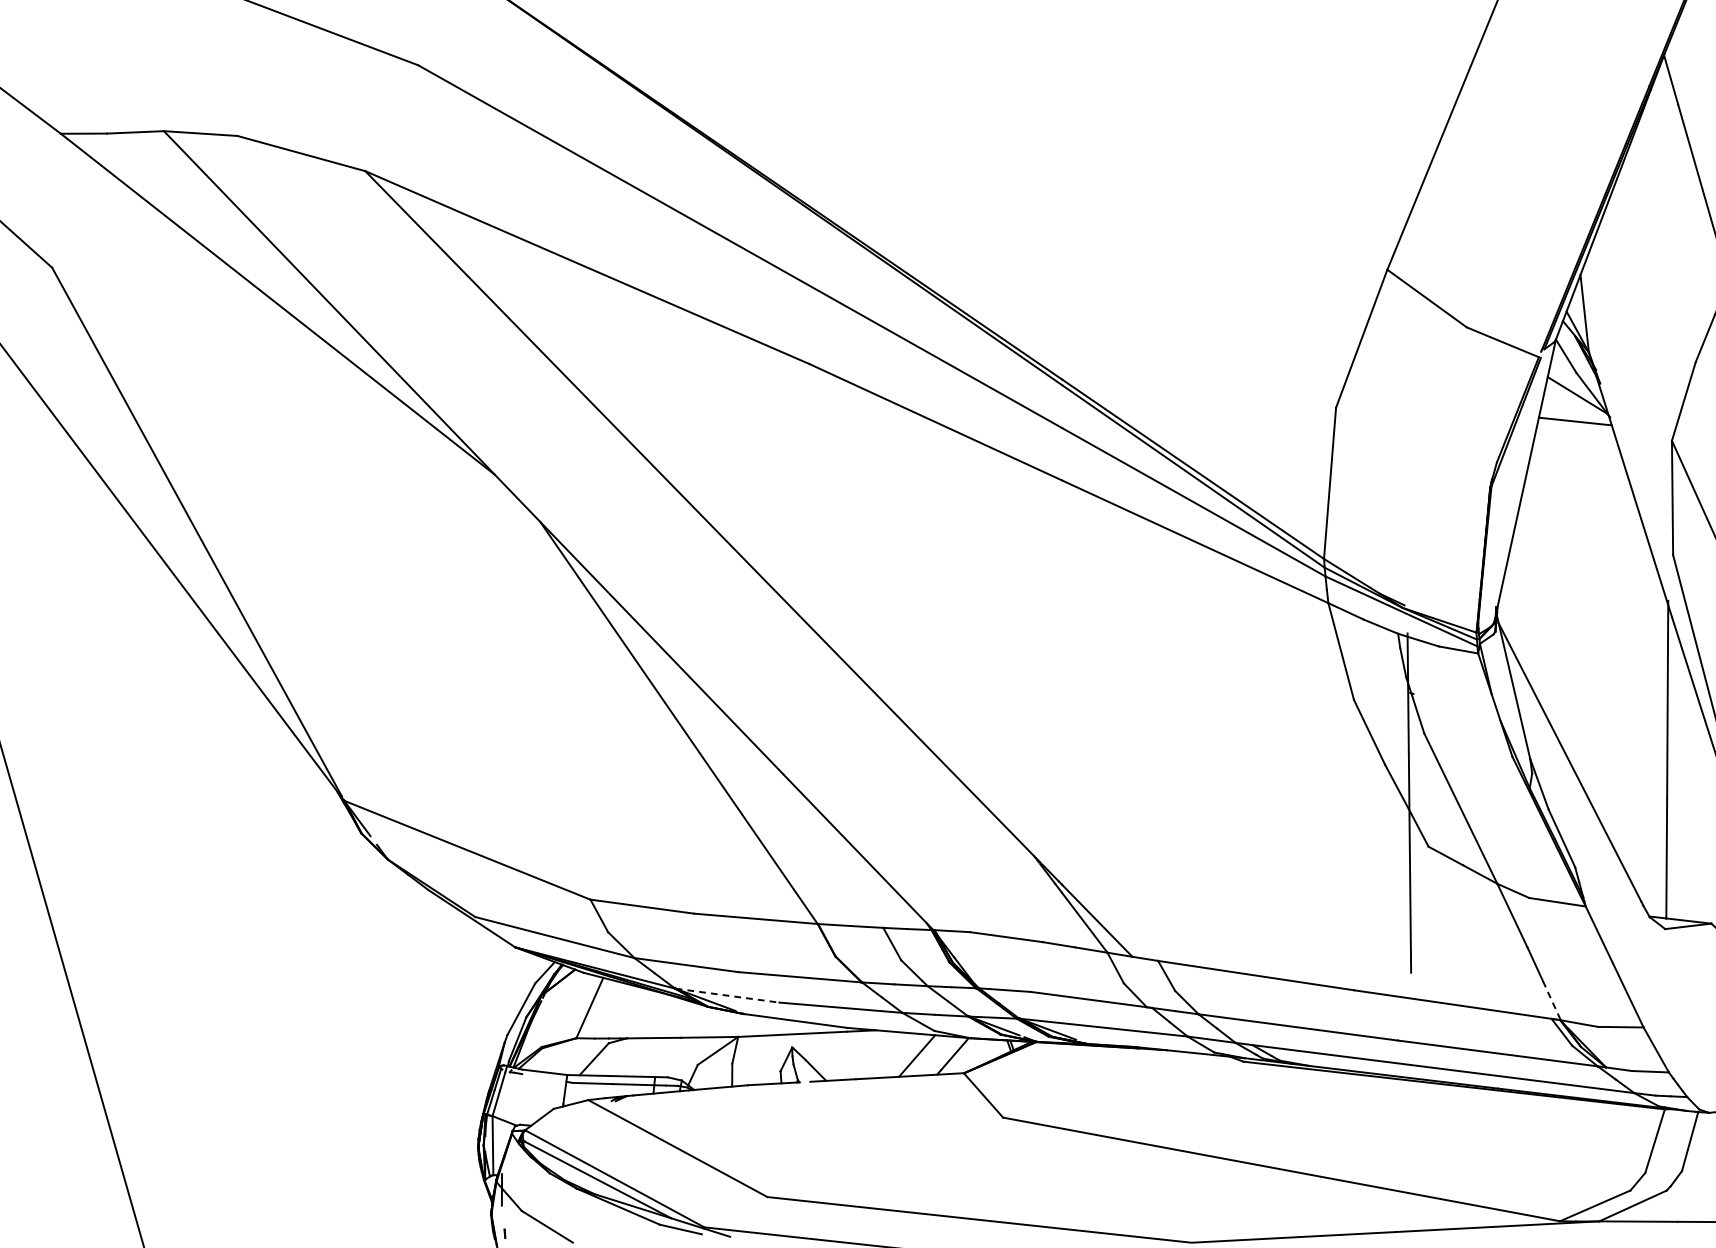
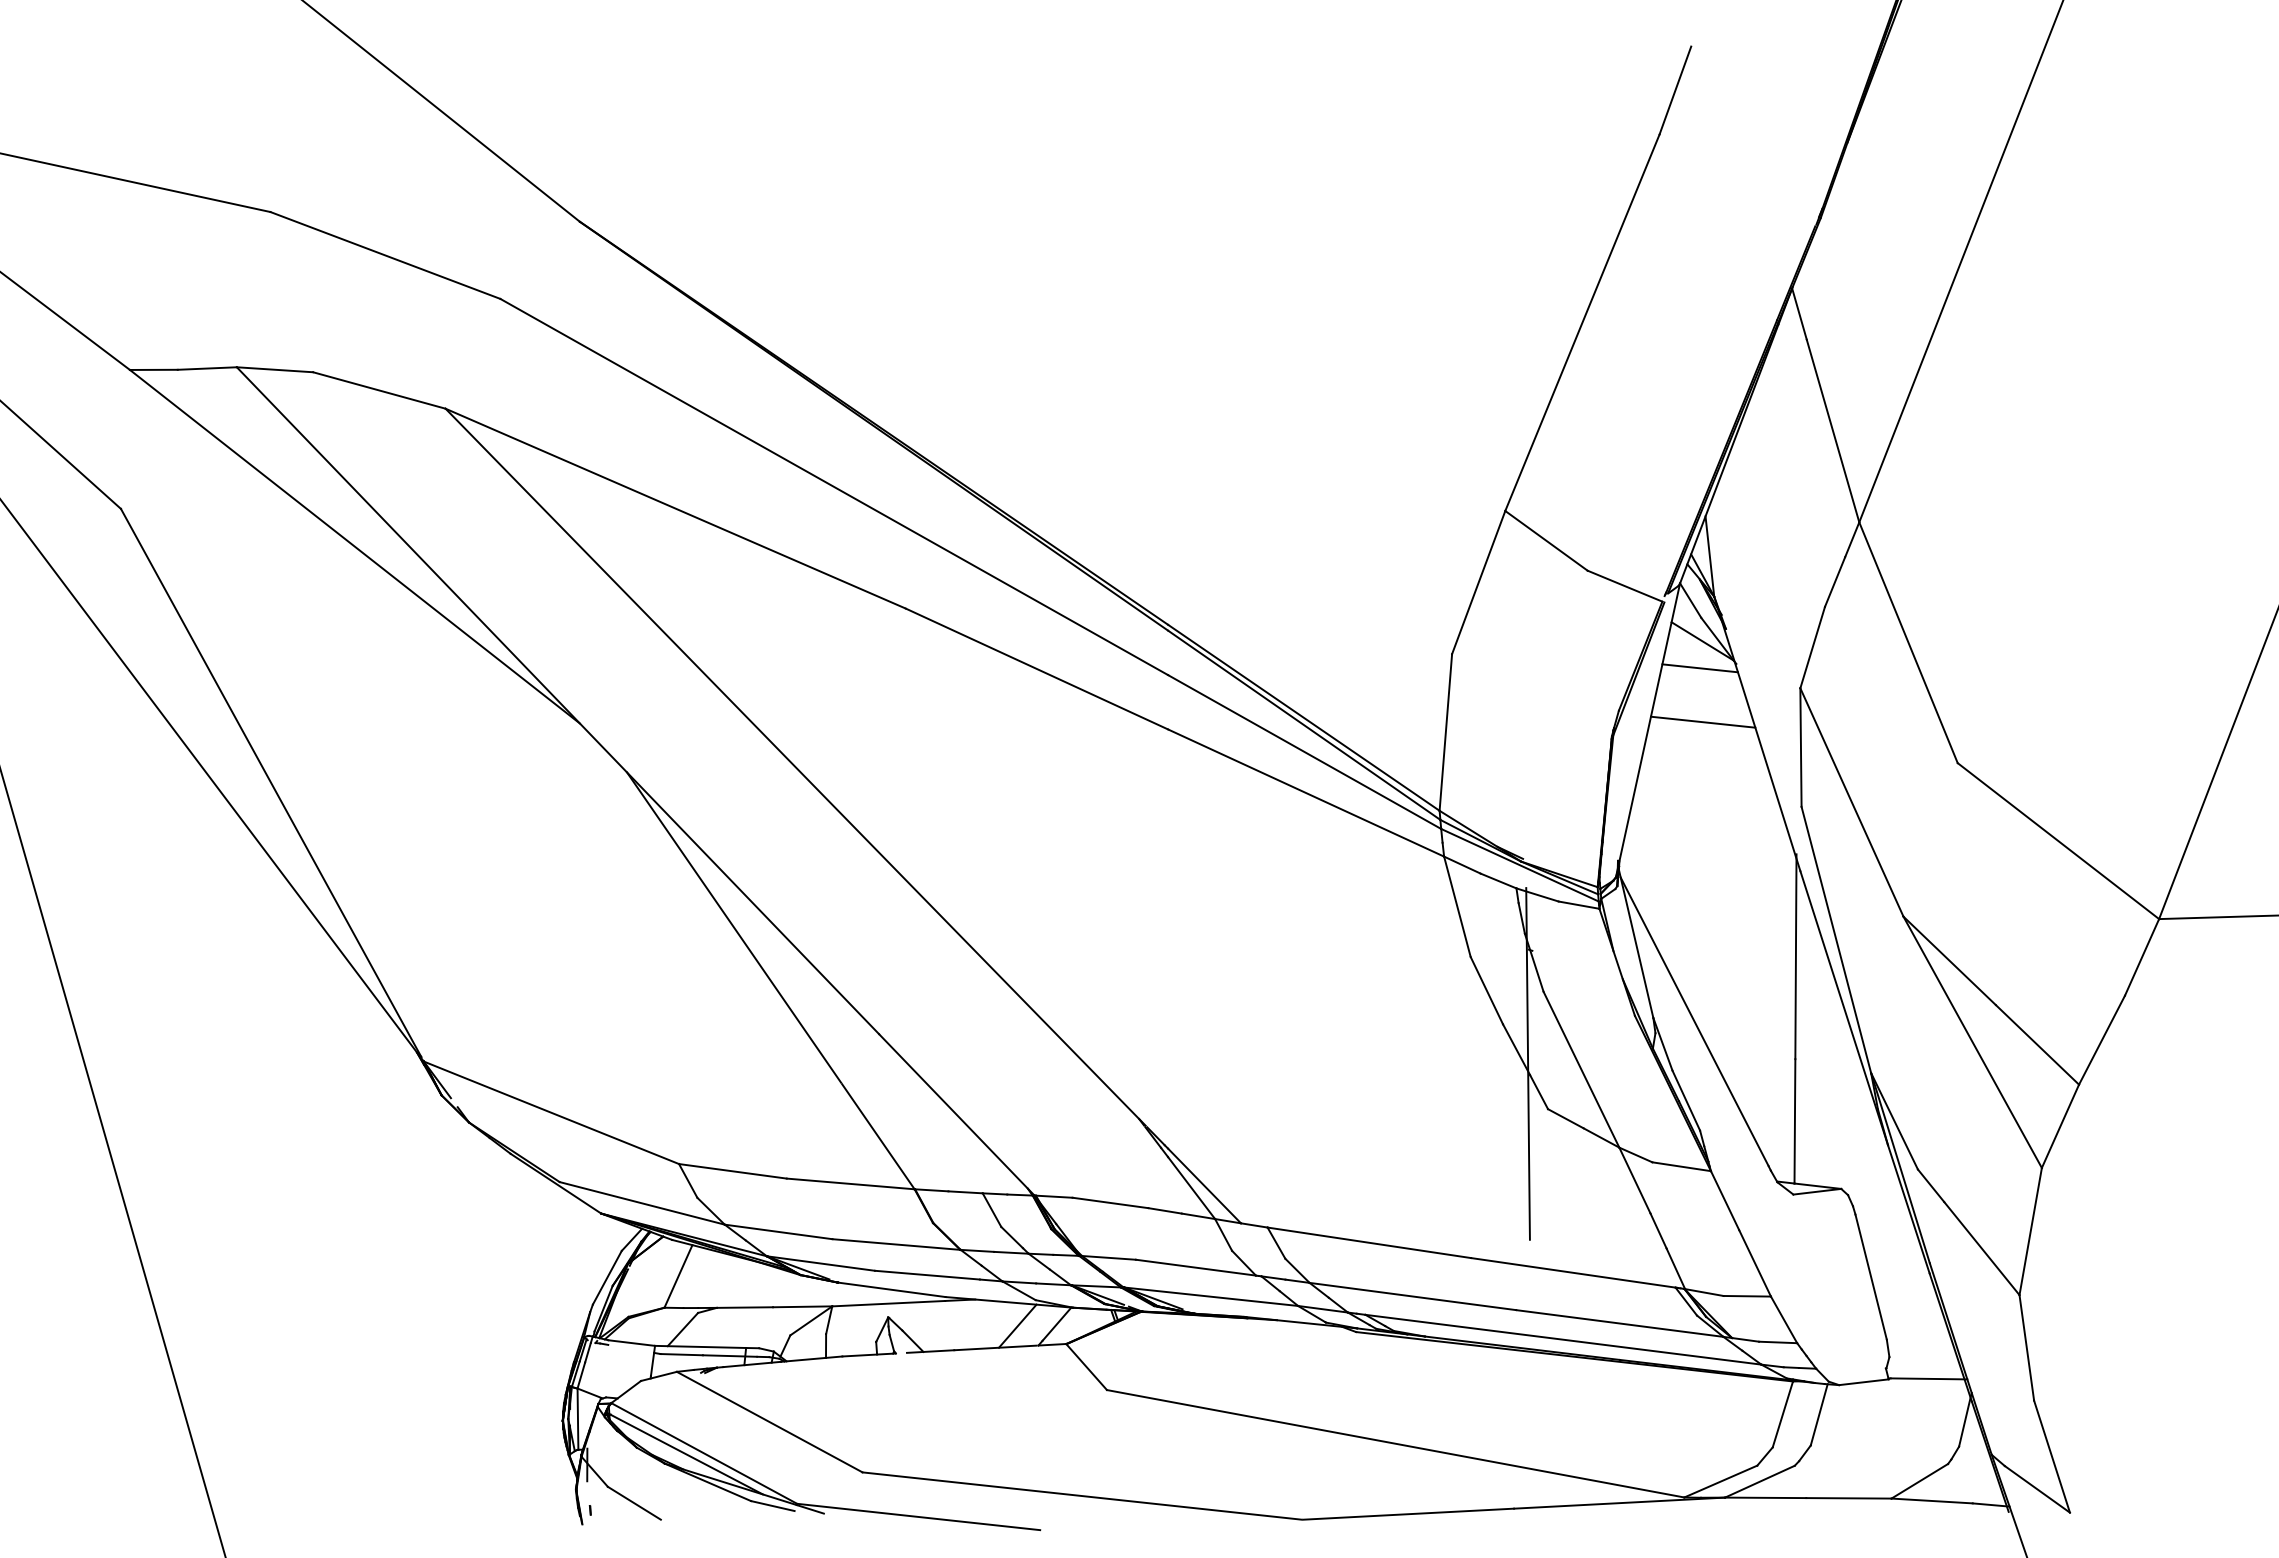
line: (1577, 472) -> (1702, 721), added
line: (727, 995) -> (821, 1263), dashed -> solid
line: (1552, 1001) -> (1676, 1269), dashed -> solid

